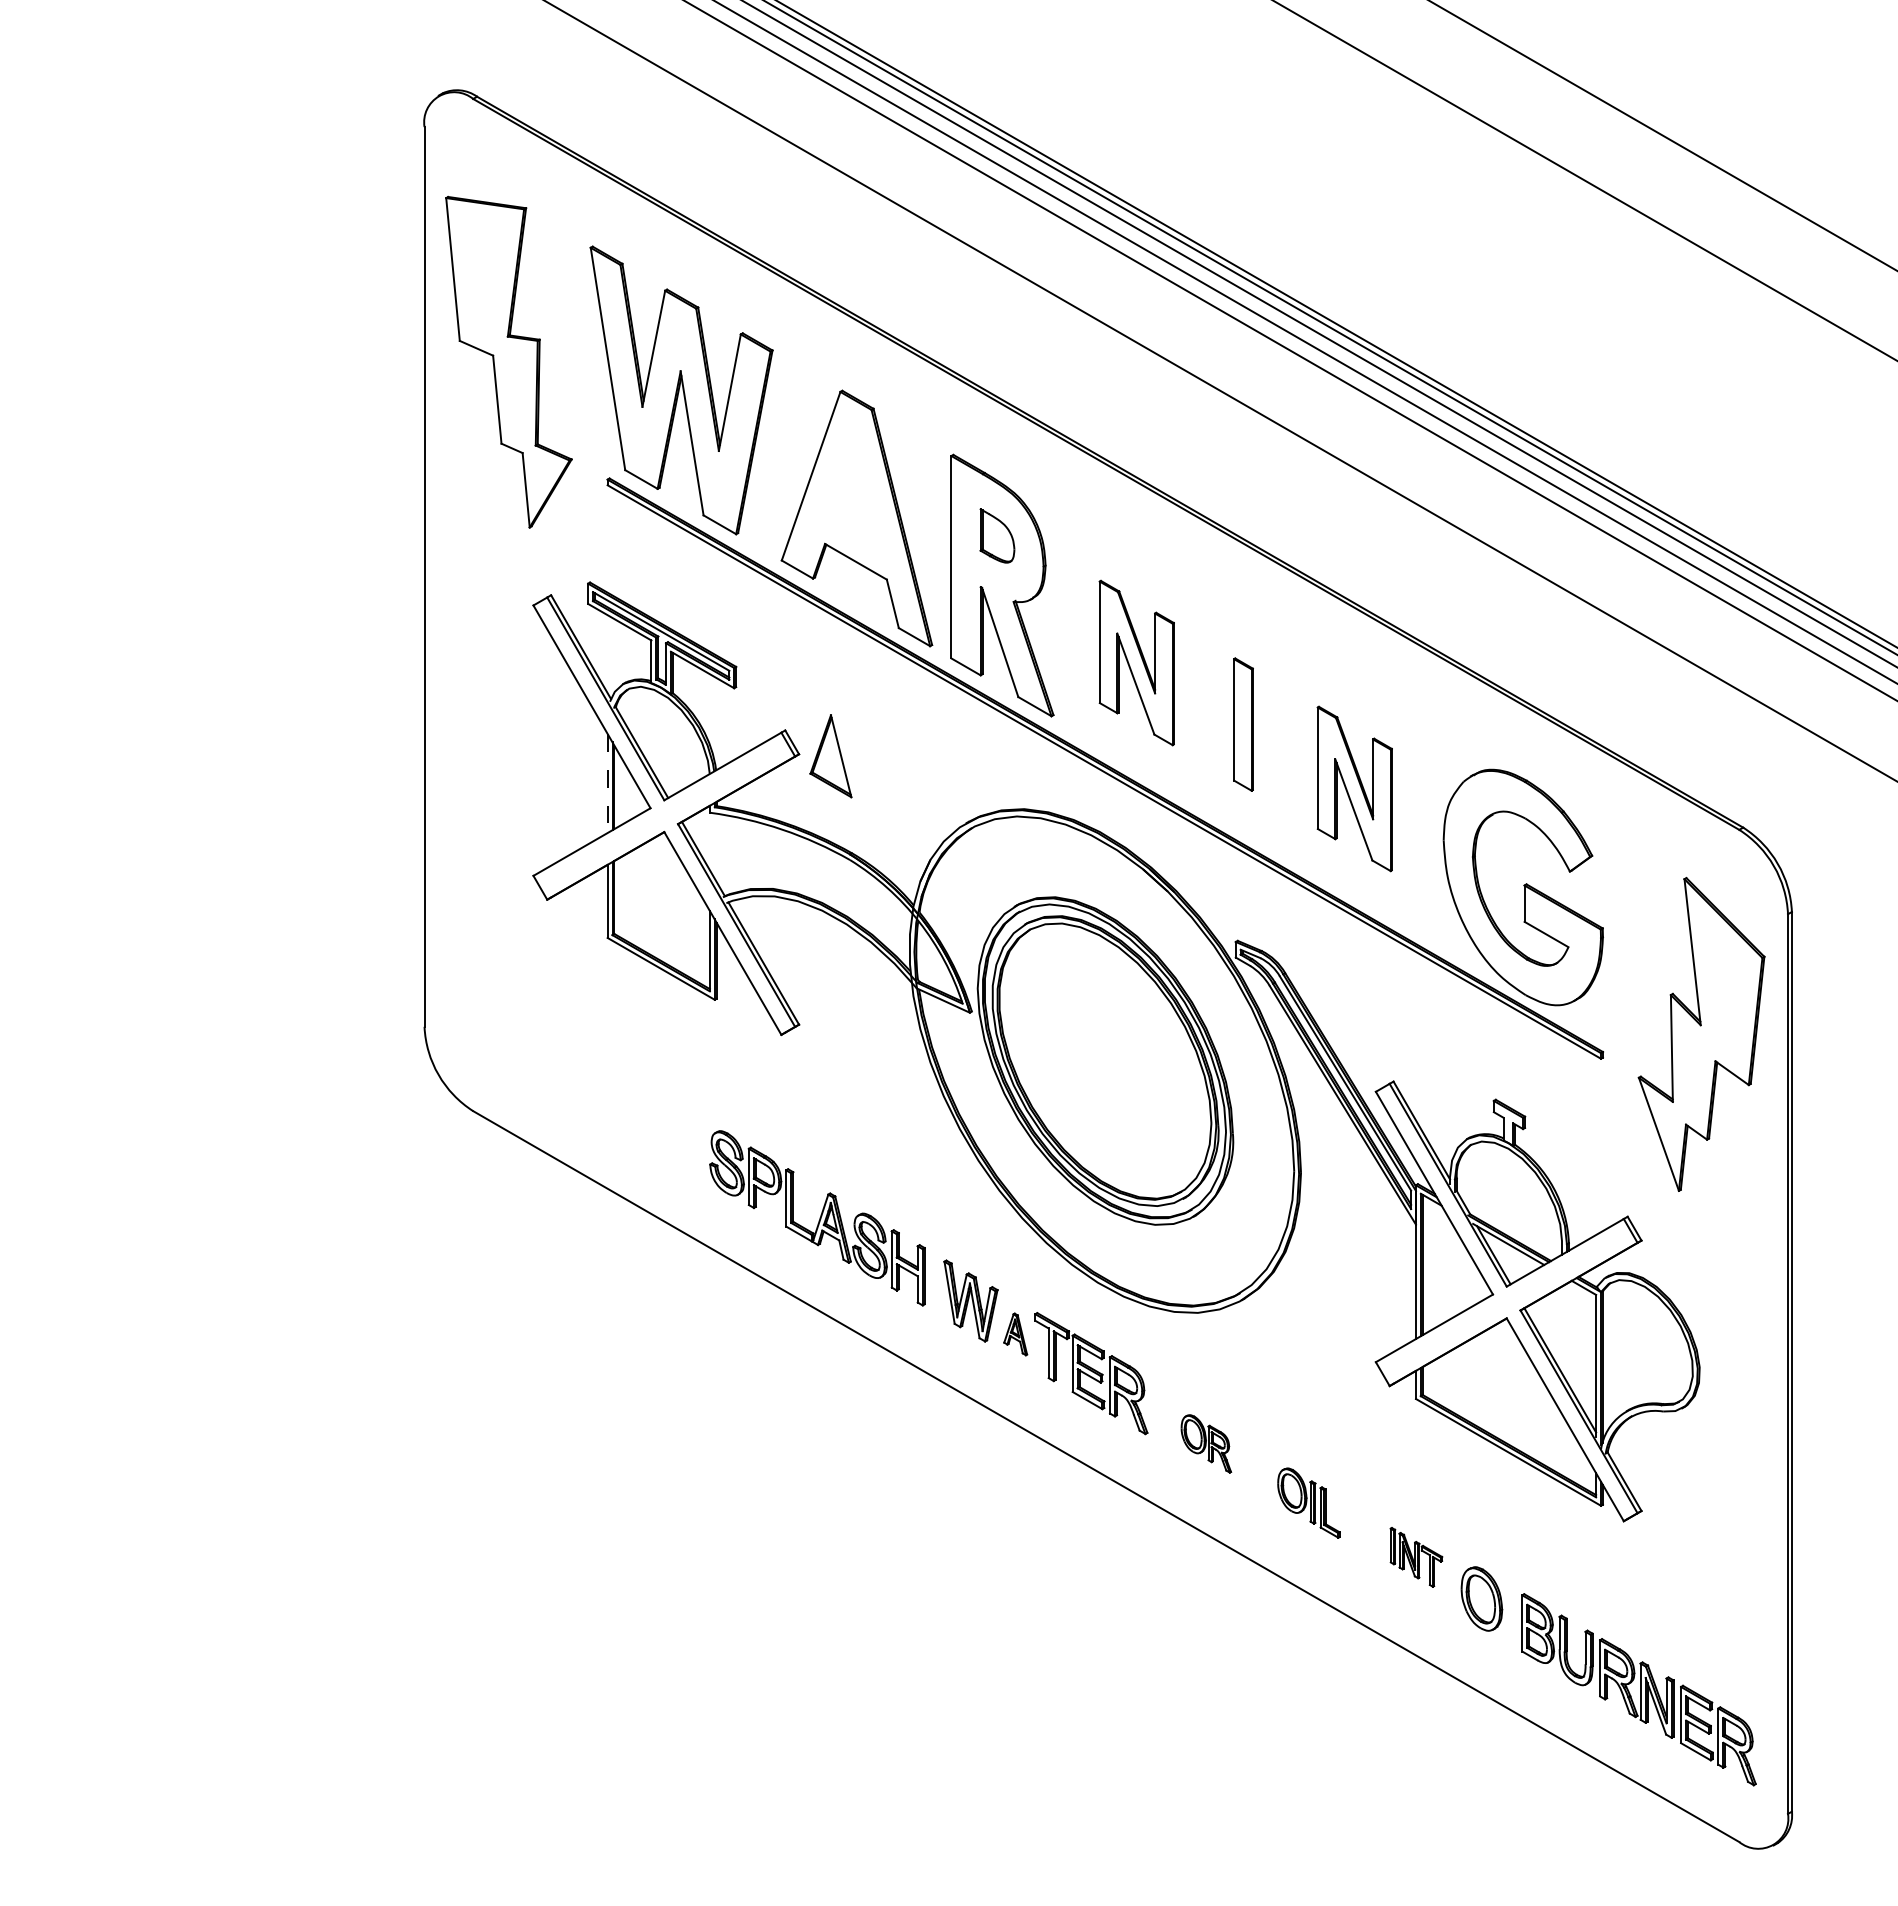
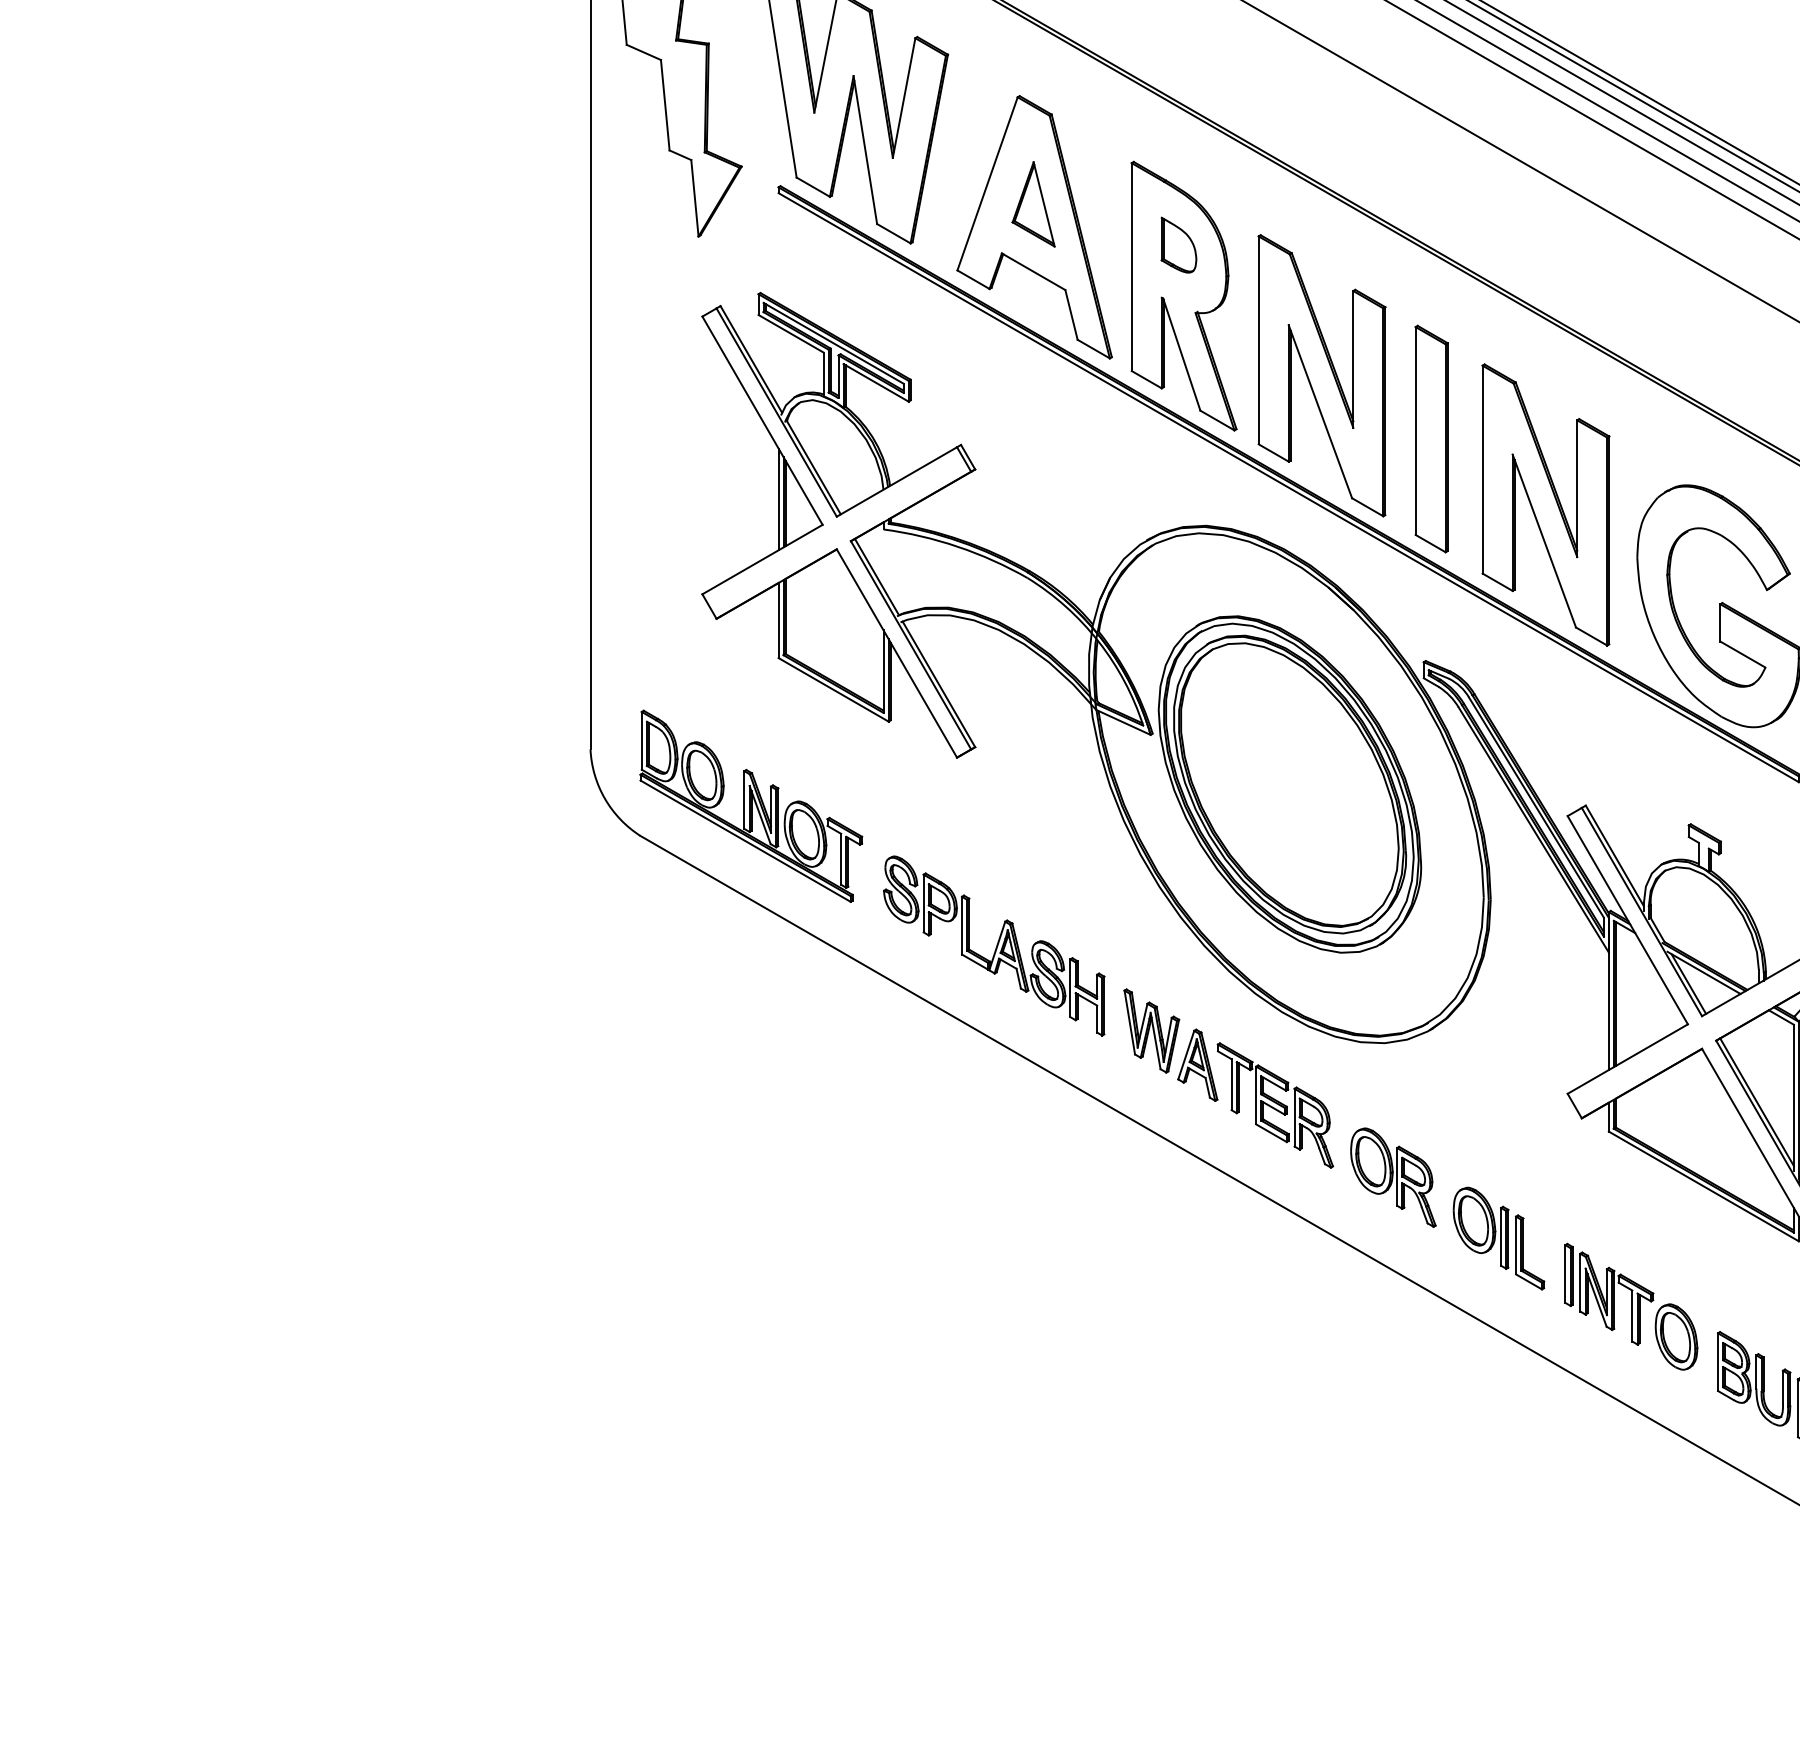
part: (1136, 662) -> (1321, 375), size x1.67
part: (1243, 724) -> (1431, 438), size x1.67
part: (830, 756) -> (1033, 204), moved
line: (607, 783) -> (778, 499), dashed -> solid
part: (1354, 788) -> (1545, 504), size x1.67
part: (580, 1082) -> (750, 806), added
part: (1015, 1334) -> (1197, 1065), size x1.67
part: (1206, 1443) -> (1393, 1177), size x1.67
part: (1308, 1502) -> (1498, 1237), size x1.43
part: (1416, 1557) -> (1609, 1294), size x1.67

